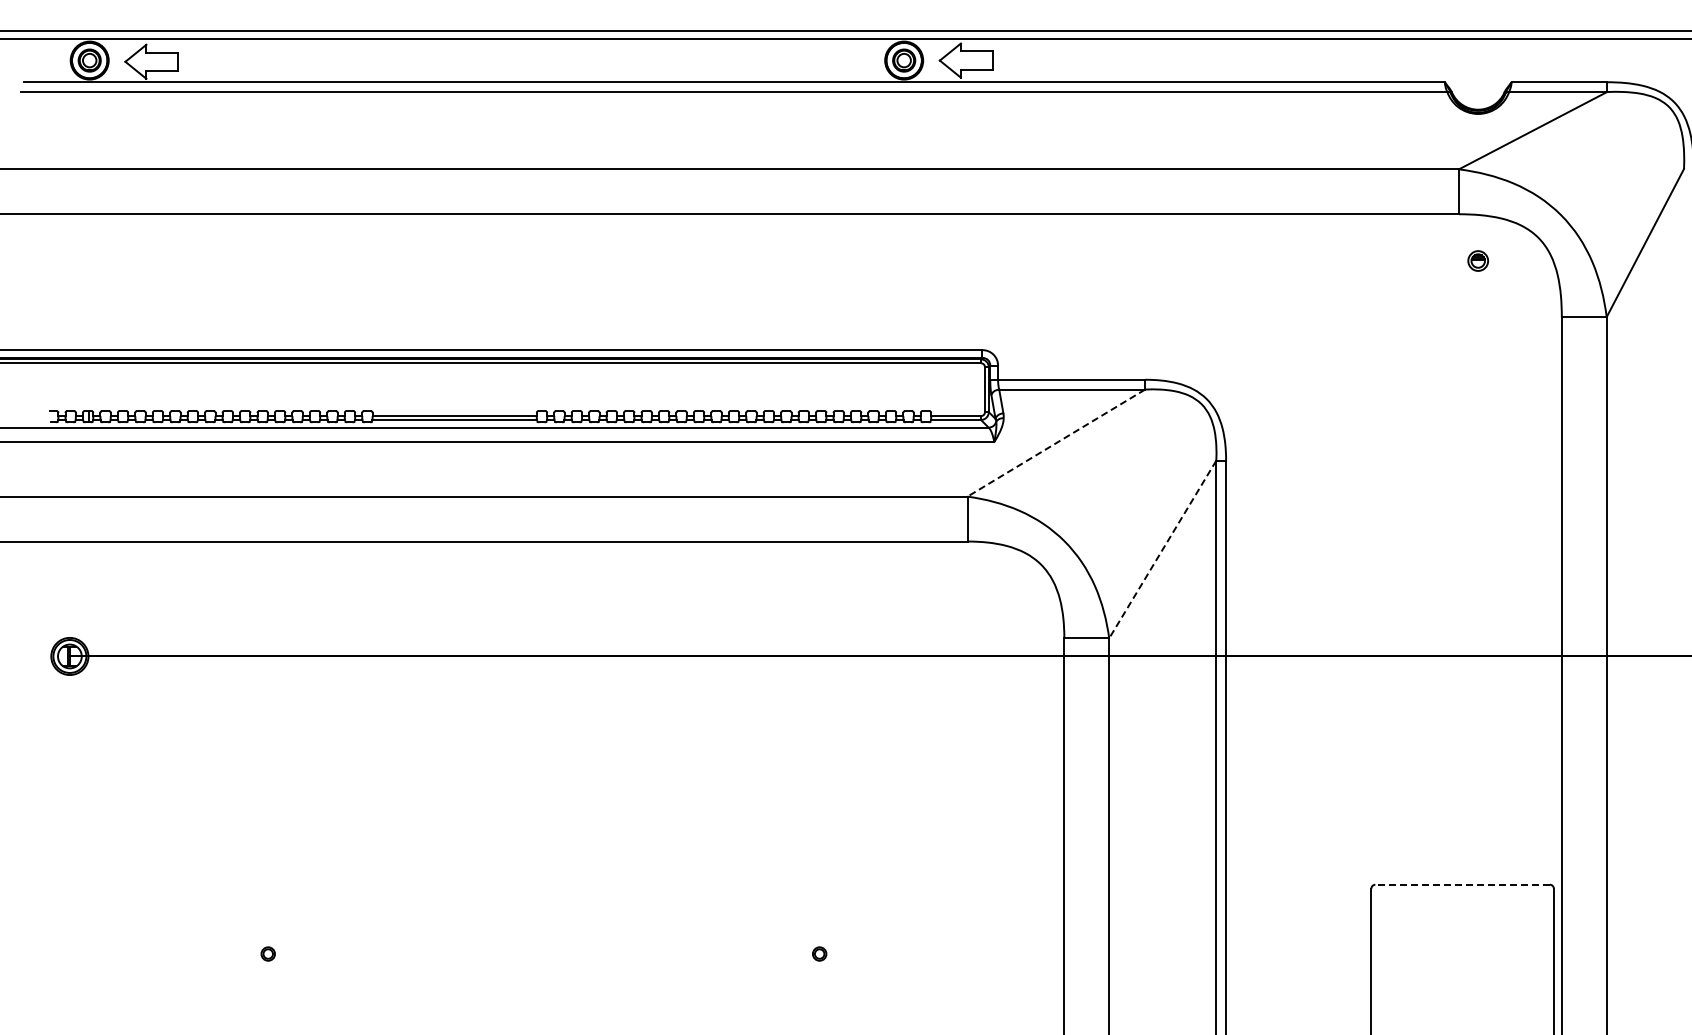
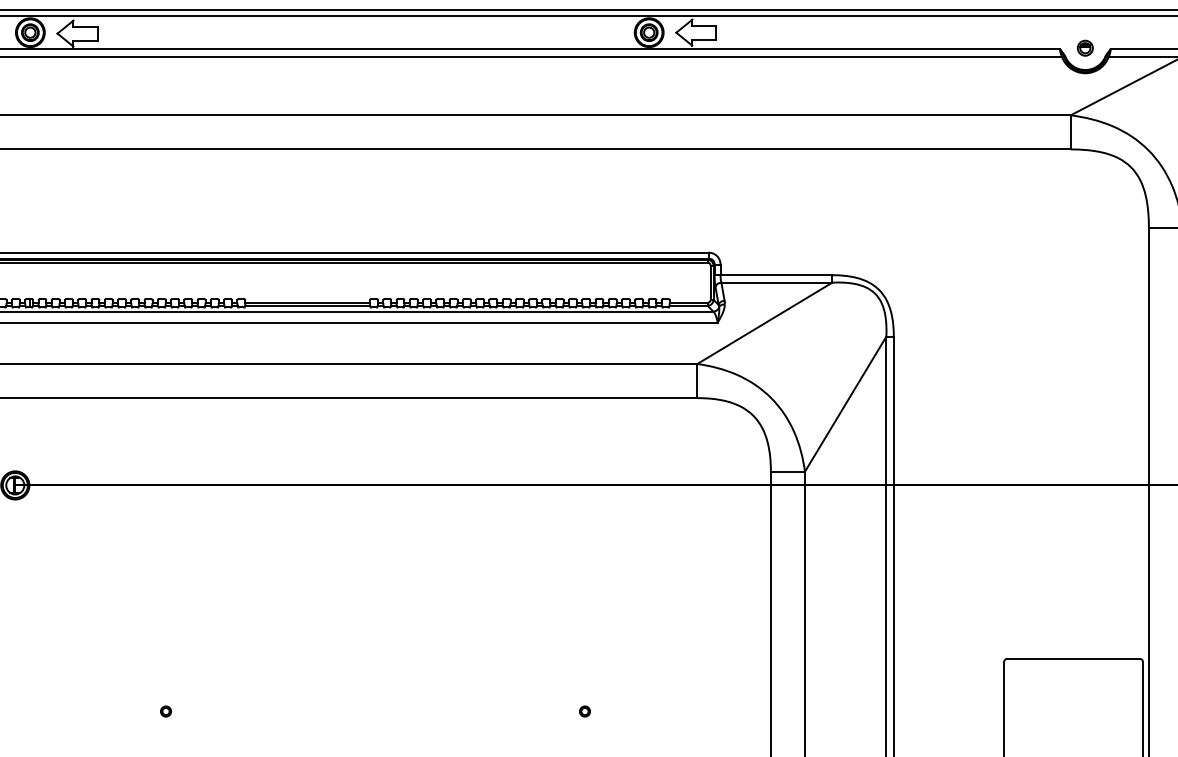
part: (1477, 260) -> (1084, 47), moved
line: (1056, 443) -> (764, 323), dashed -> solid
line: (1162, 549) -> (845, 404), dashed -> solid
line: (1462, 884) -> (1073, 658), dashed -> solid

